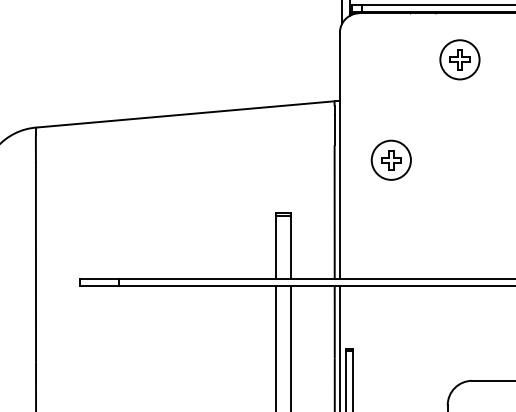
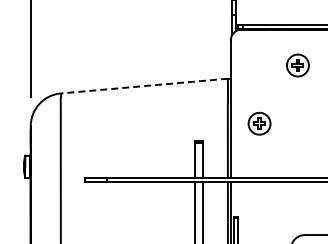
part: (459, 59) -> (297, 65), moved
line: (185, 115) -> (144, 86), solid -> dashed
part: (391, 159) -> (259, 123), moved

